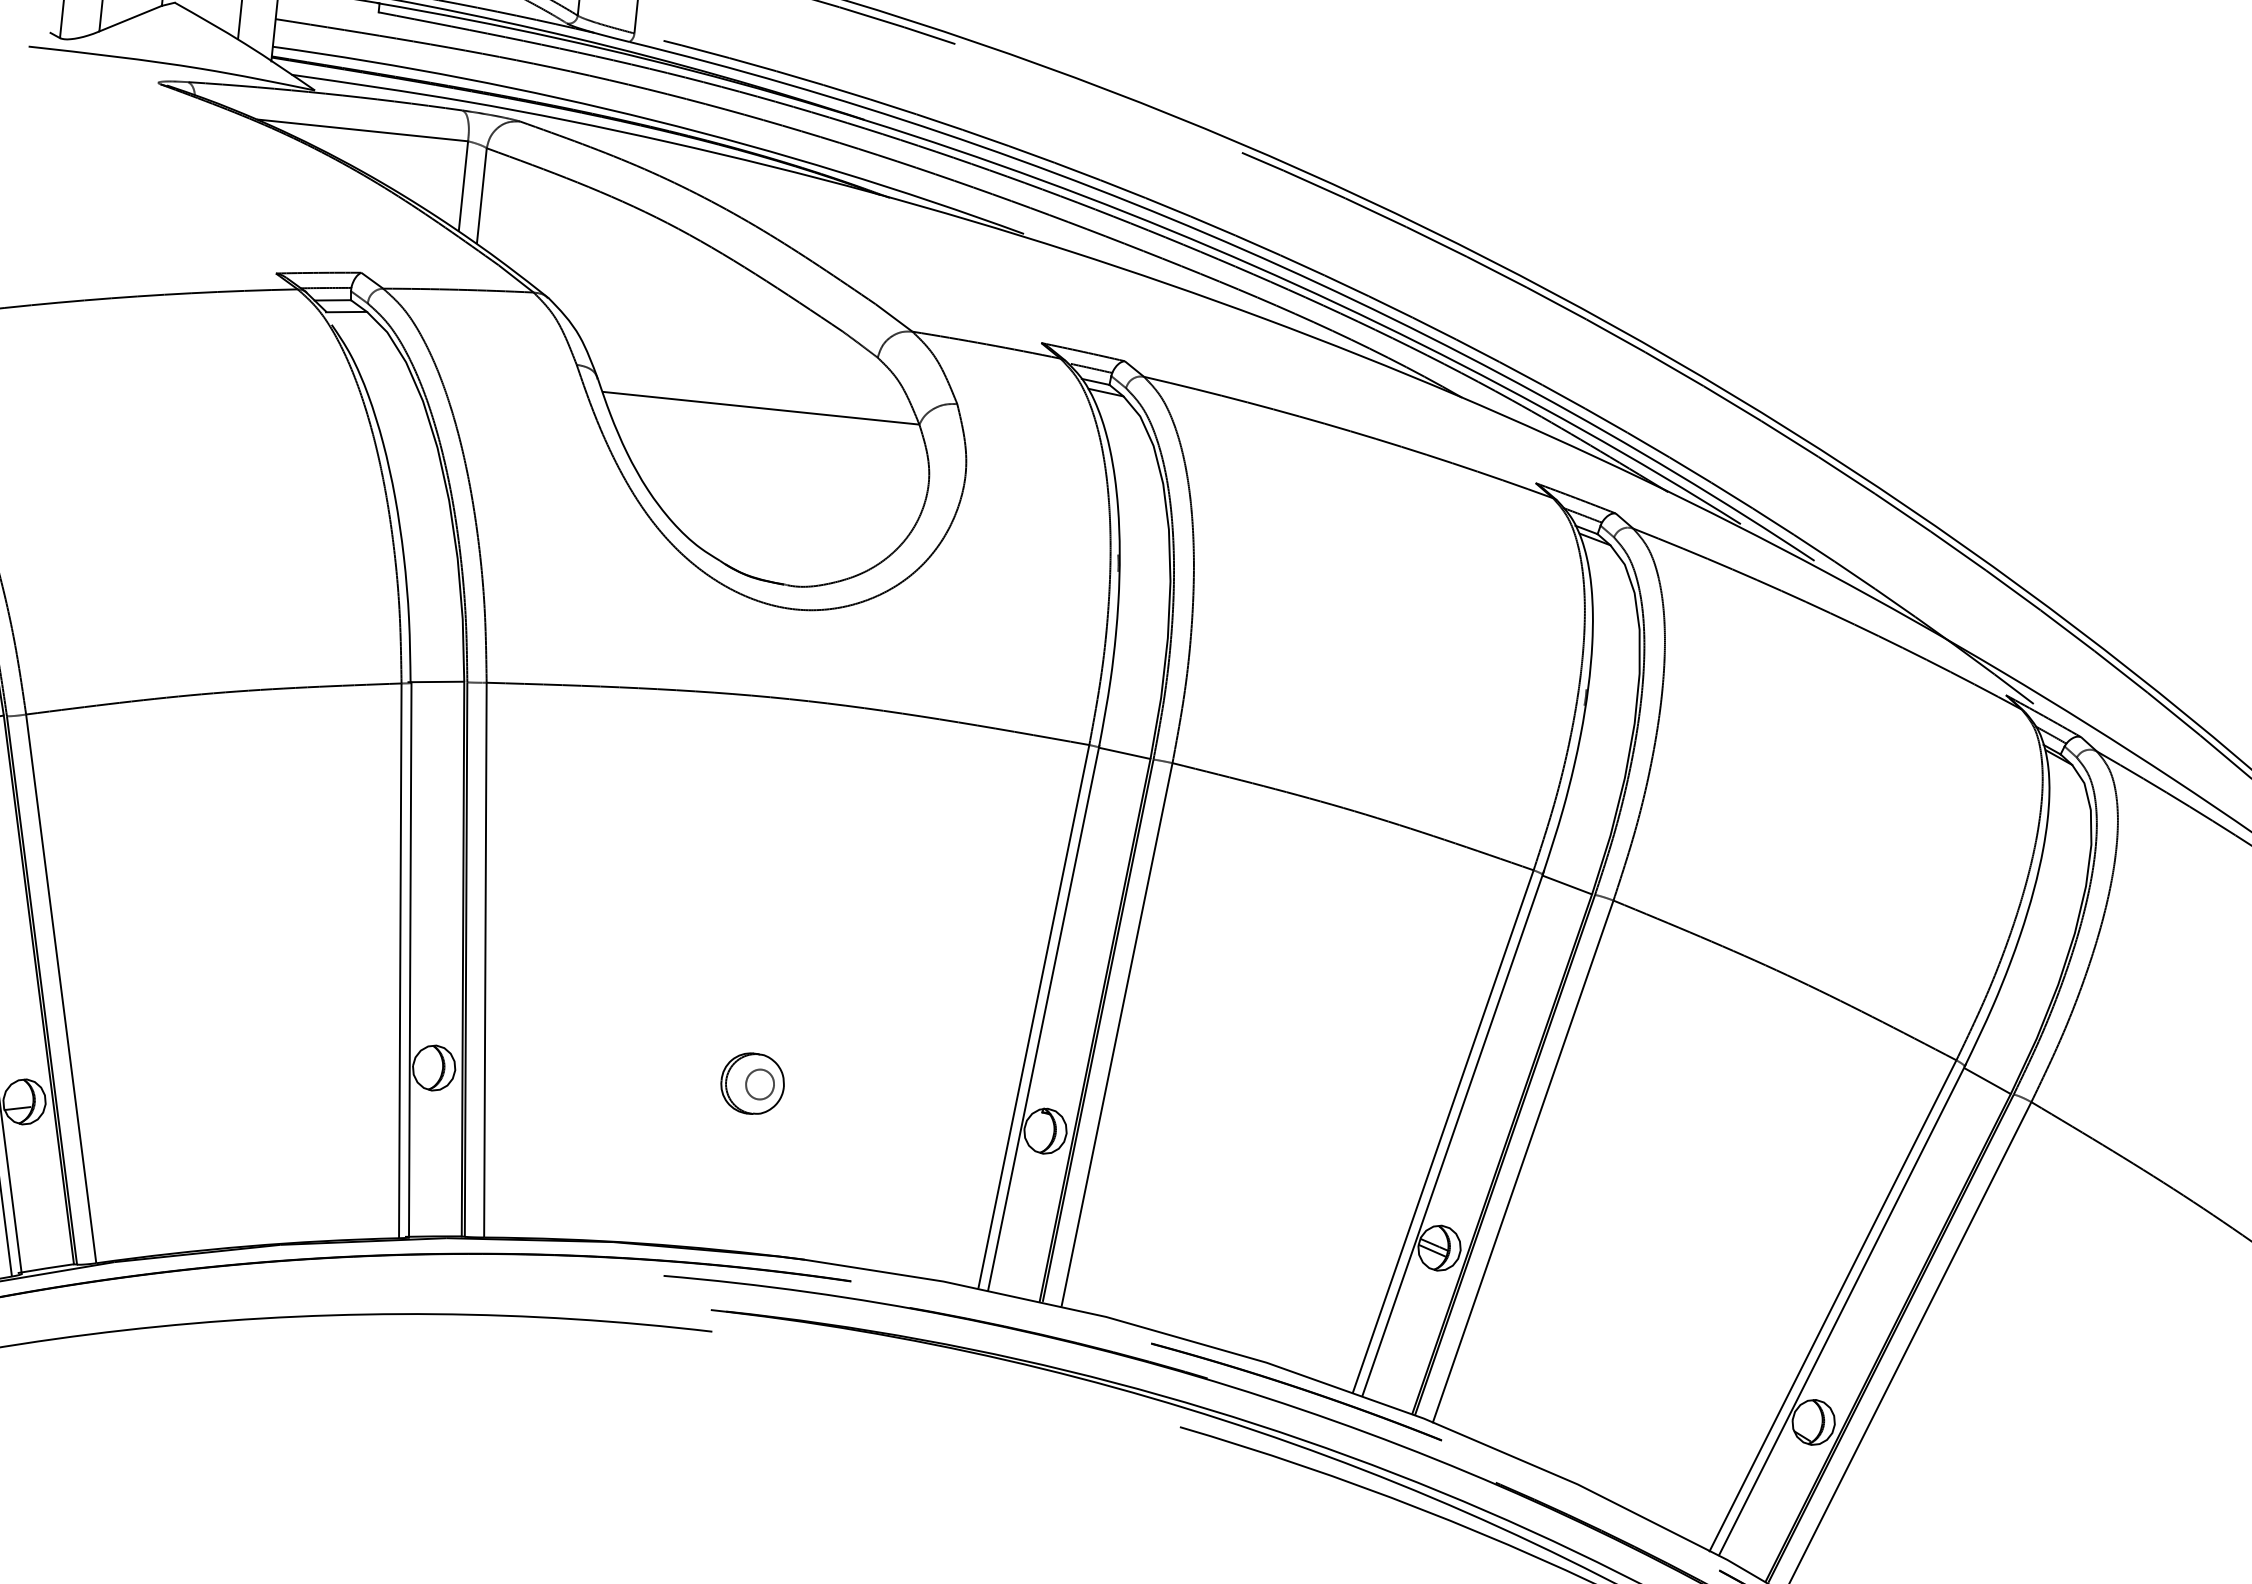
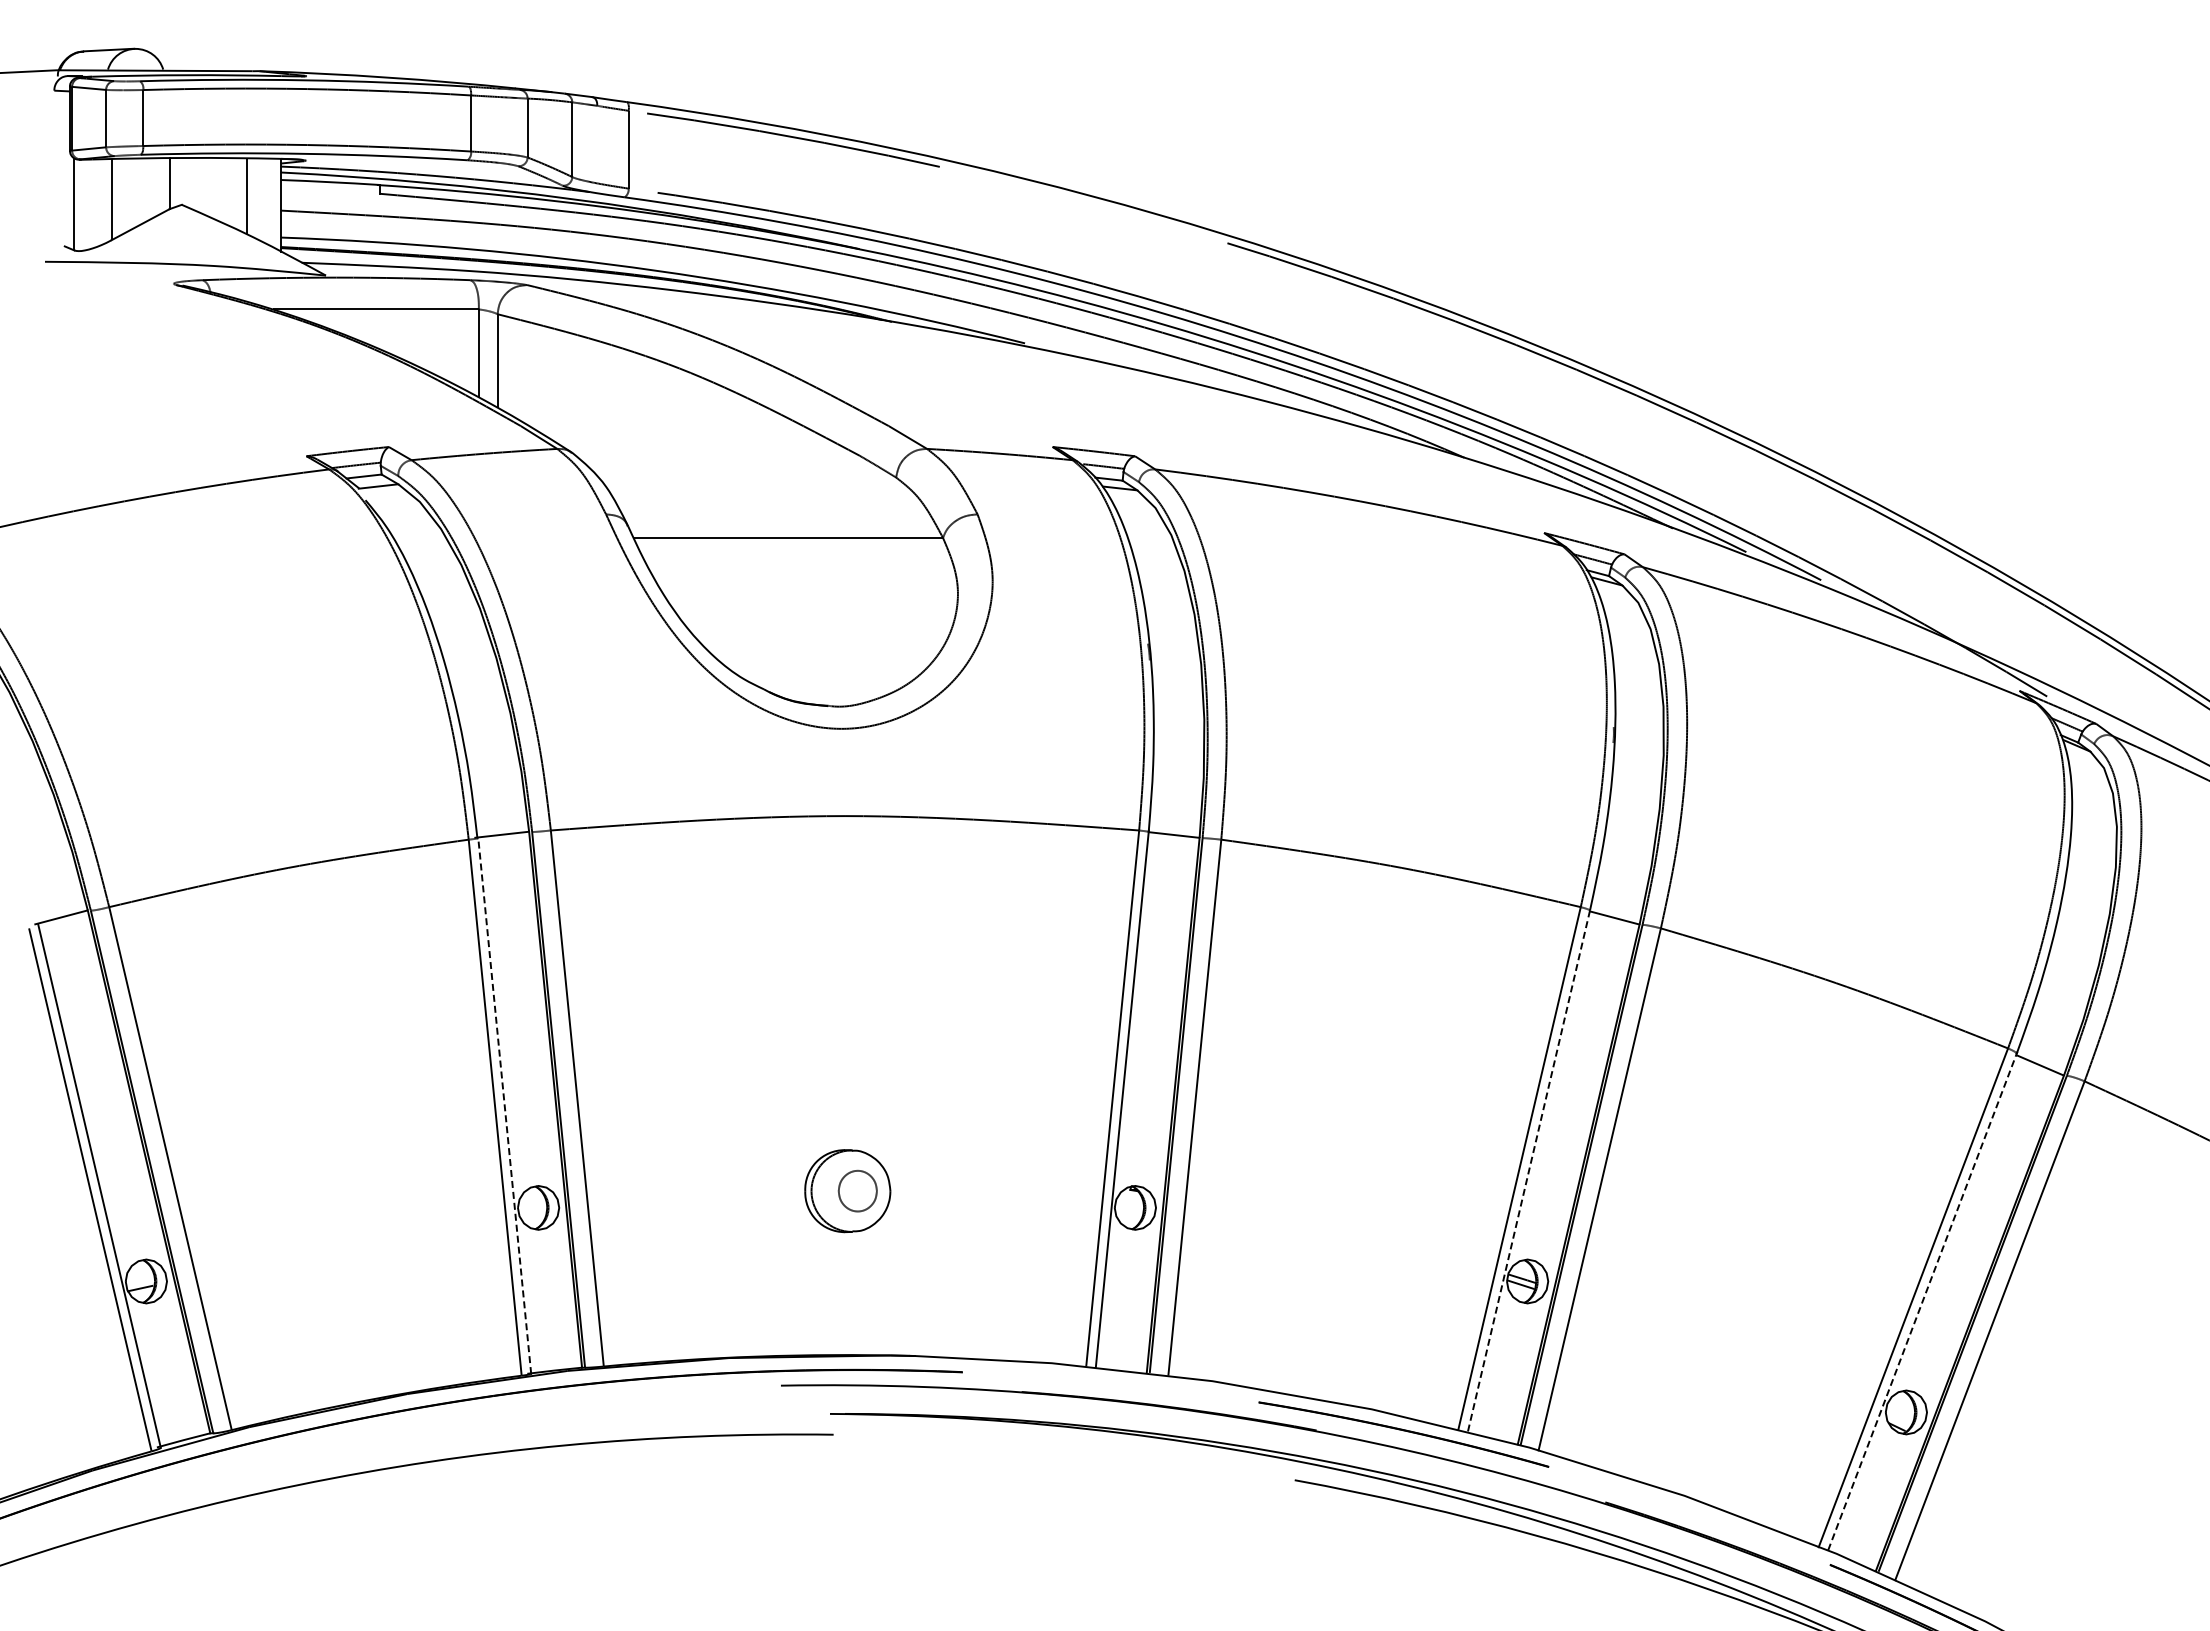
line: (410, 959) -> (504, 1105), solid -> dashed
part: (752, 1083) -> (847, 1191), size x1.4
line: (1453, 1132) -> (1529, 1168), solid -> dashed
line: (1841, 1310) -> (1922, 1301), solid -> dashed

